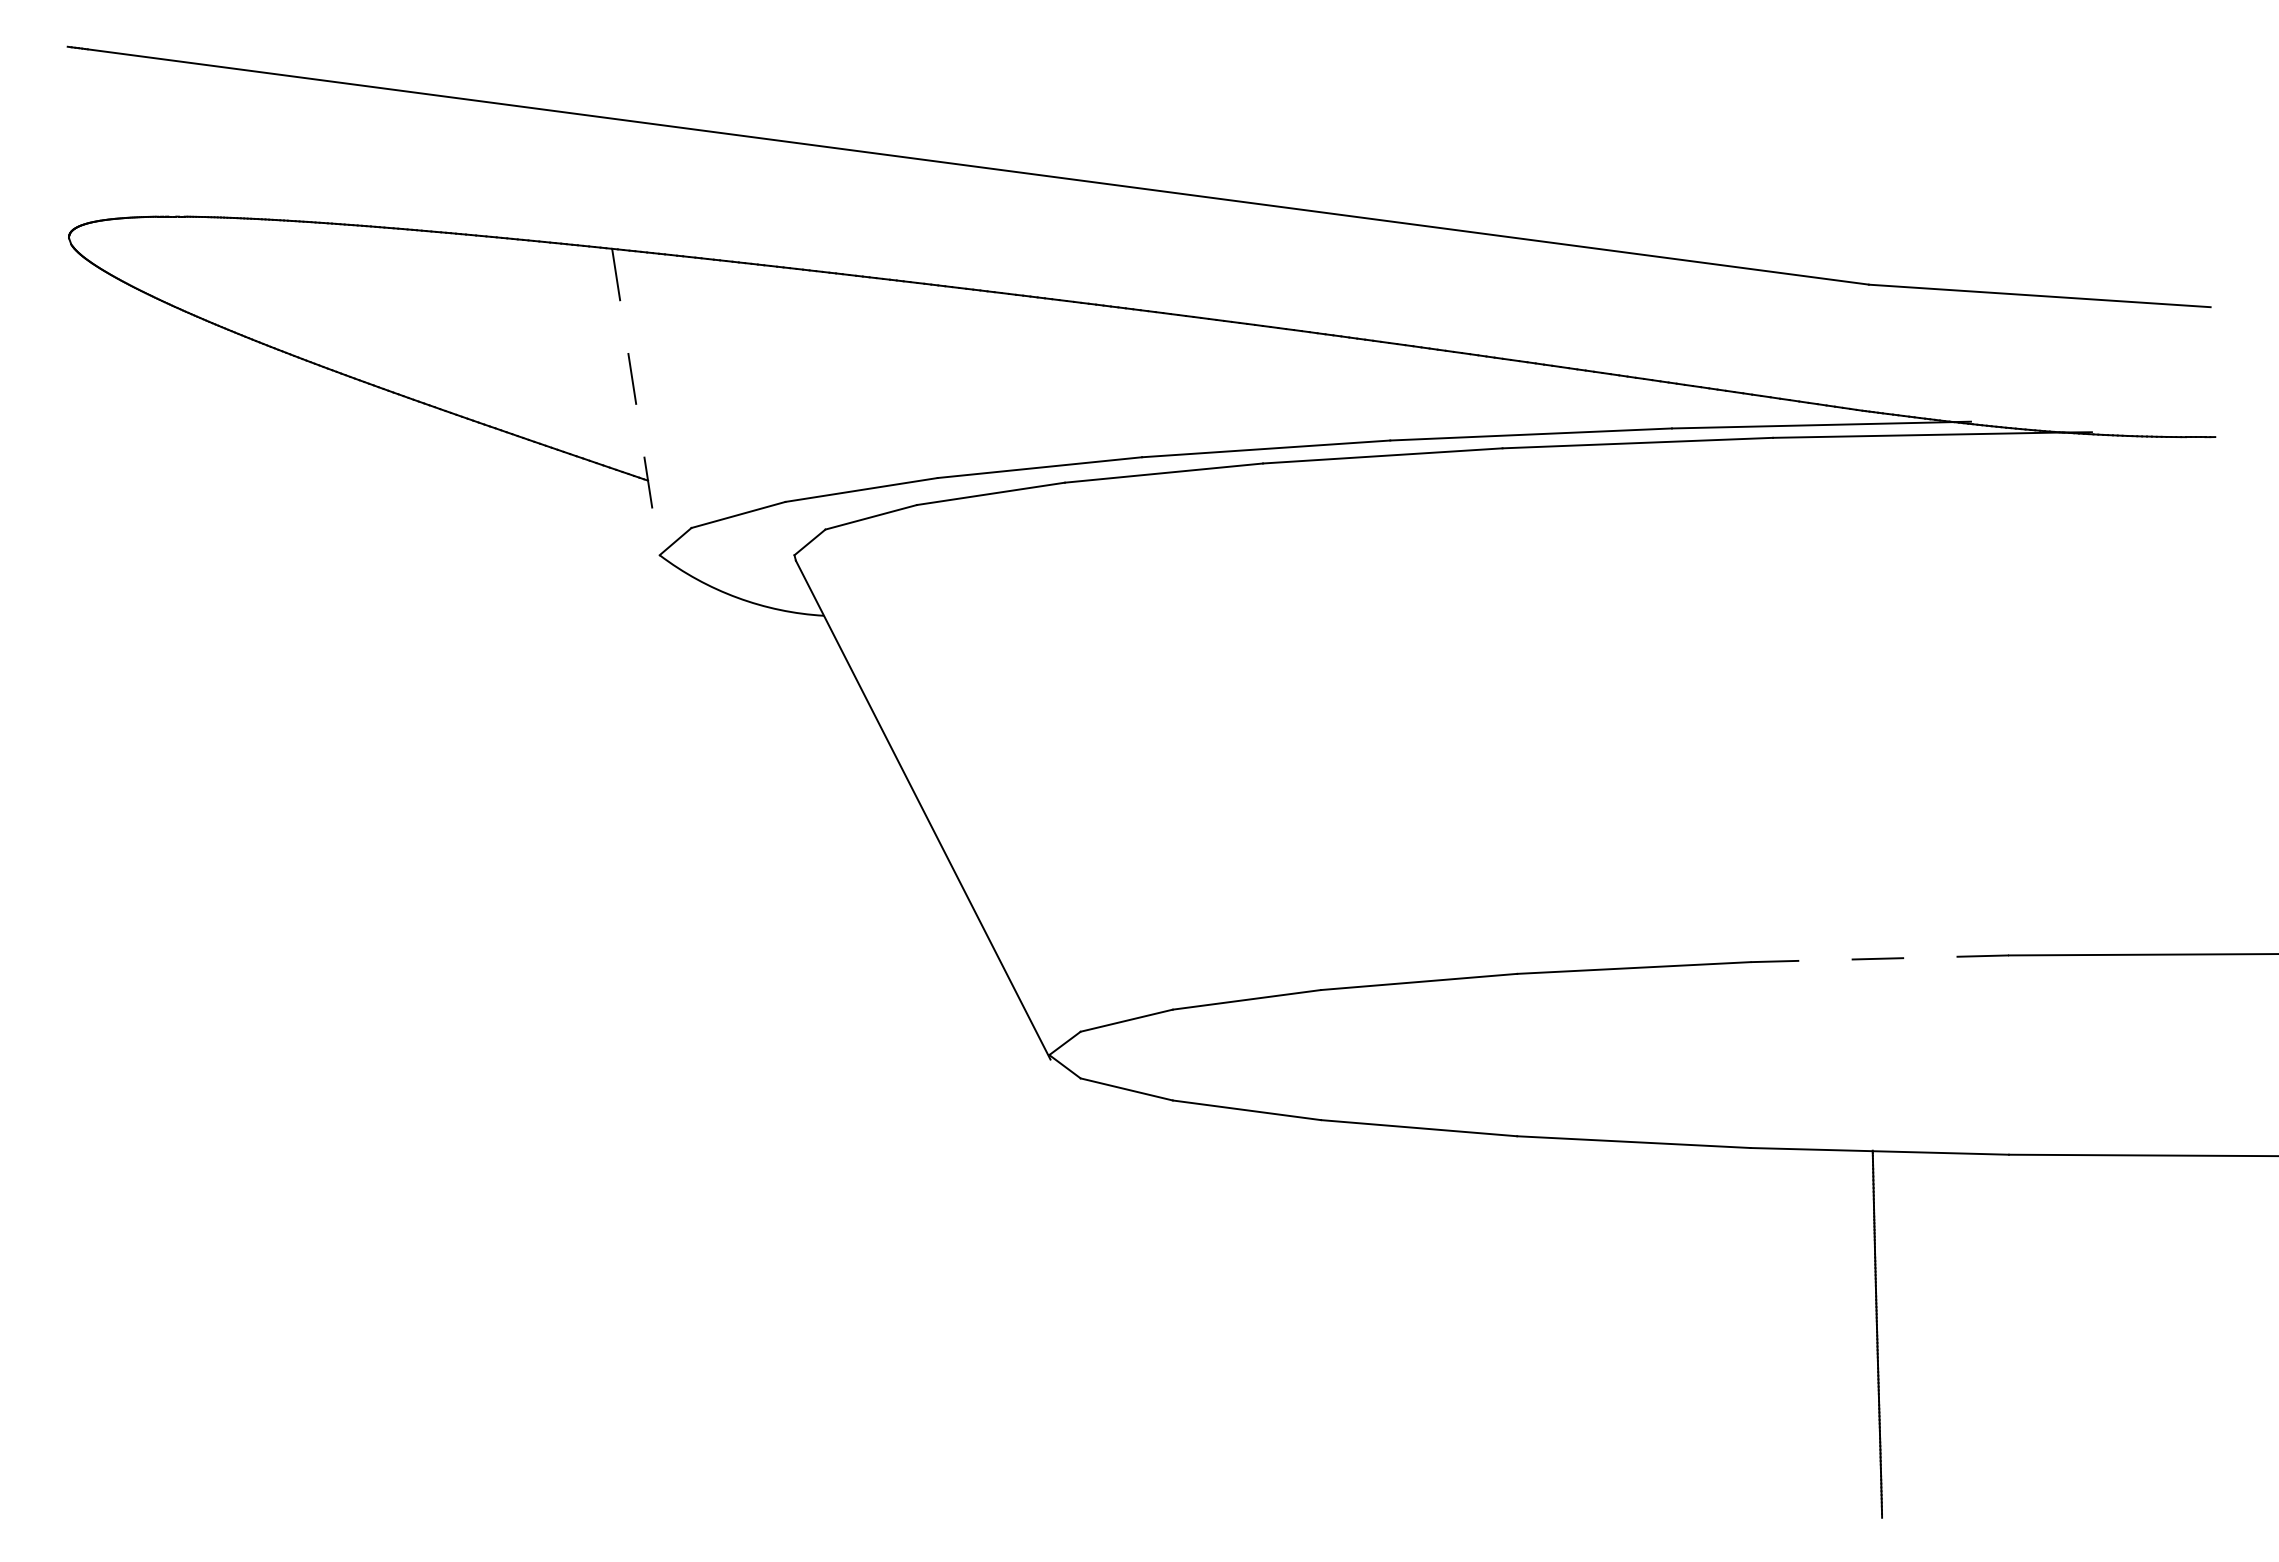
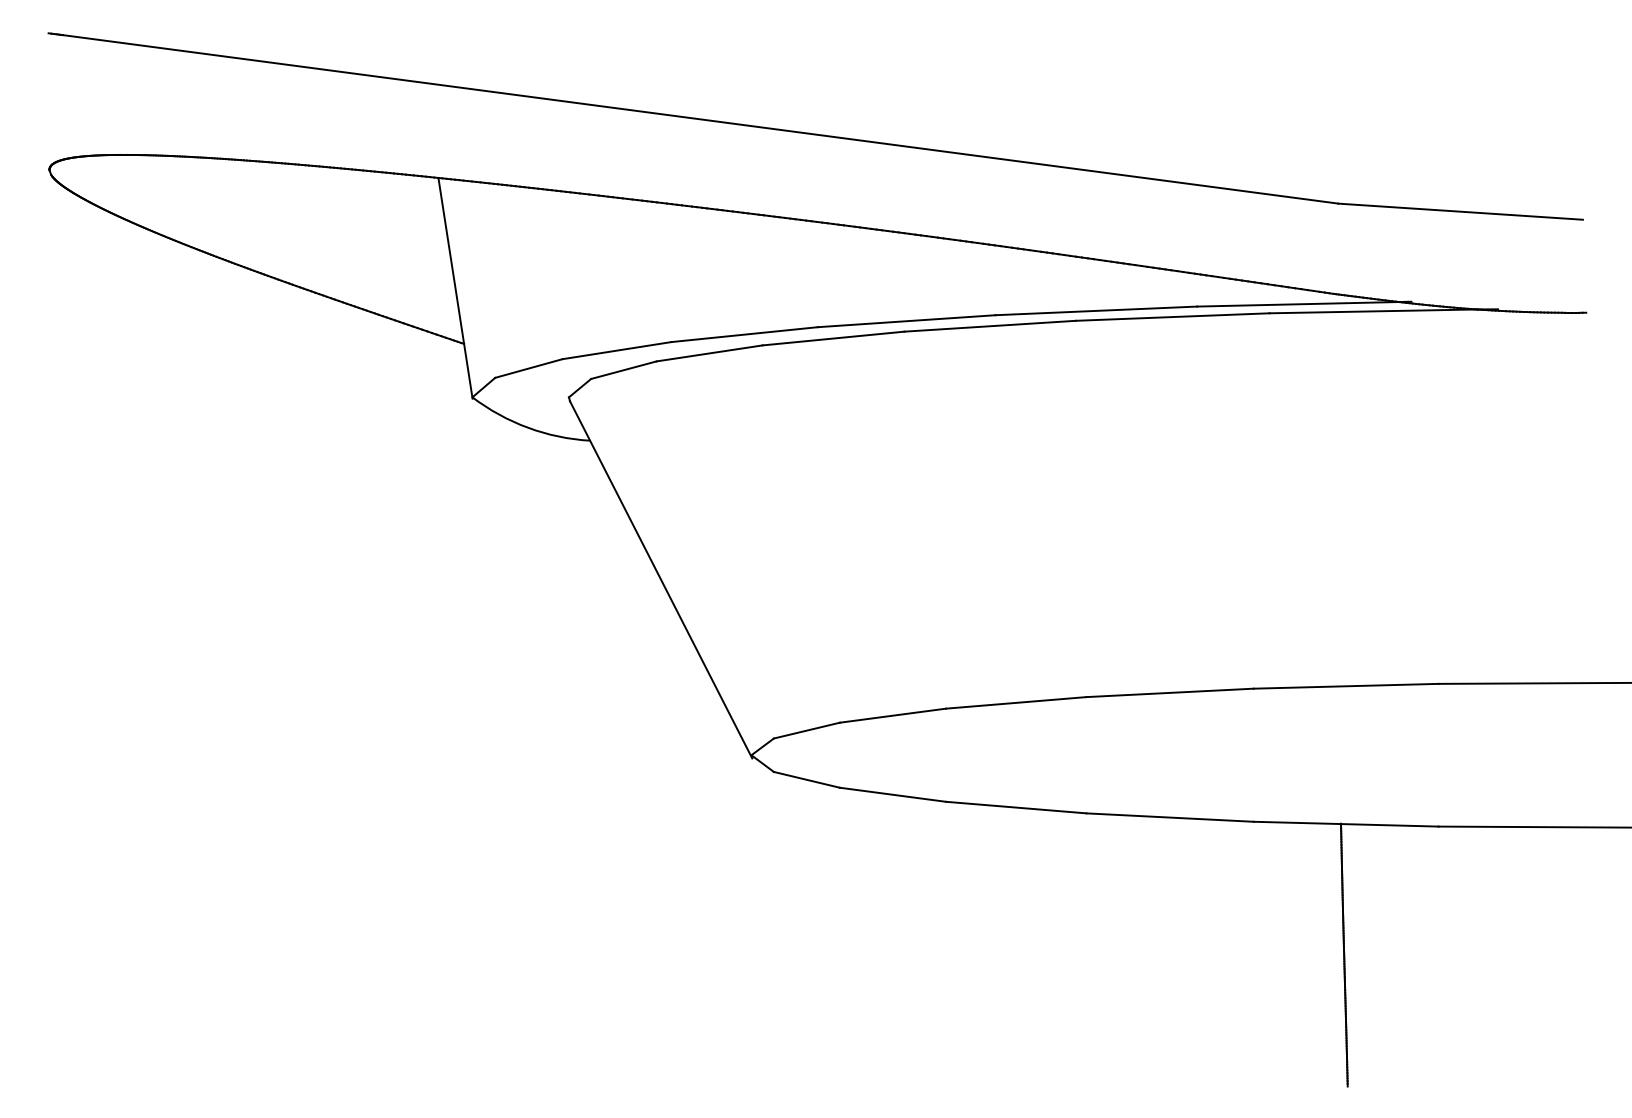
line: (636, 403) -> (455, 288), dashed -> solid
line: (1879, 958) -> (1345, 686), dashed -> solid

